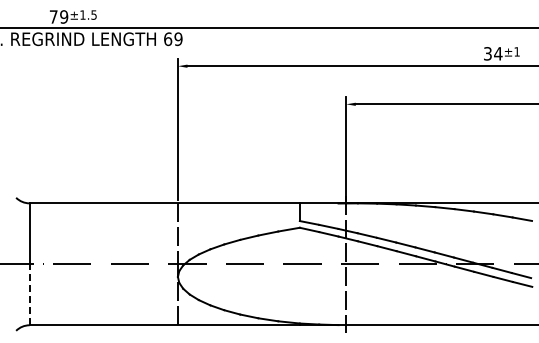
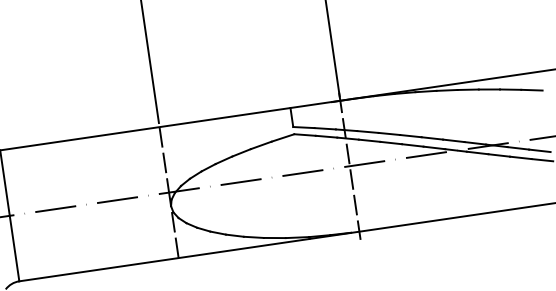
line: (29, 294) -> (14, 248), dashed -> solid

